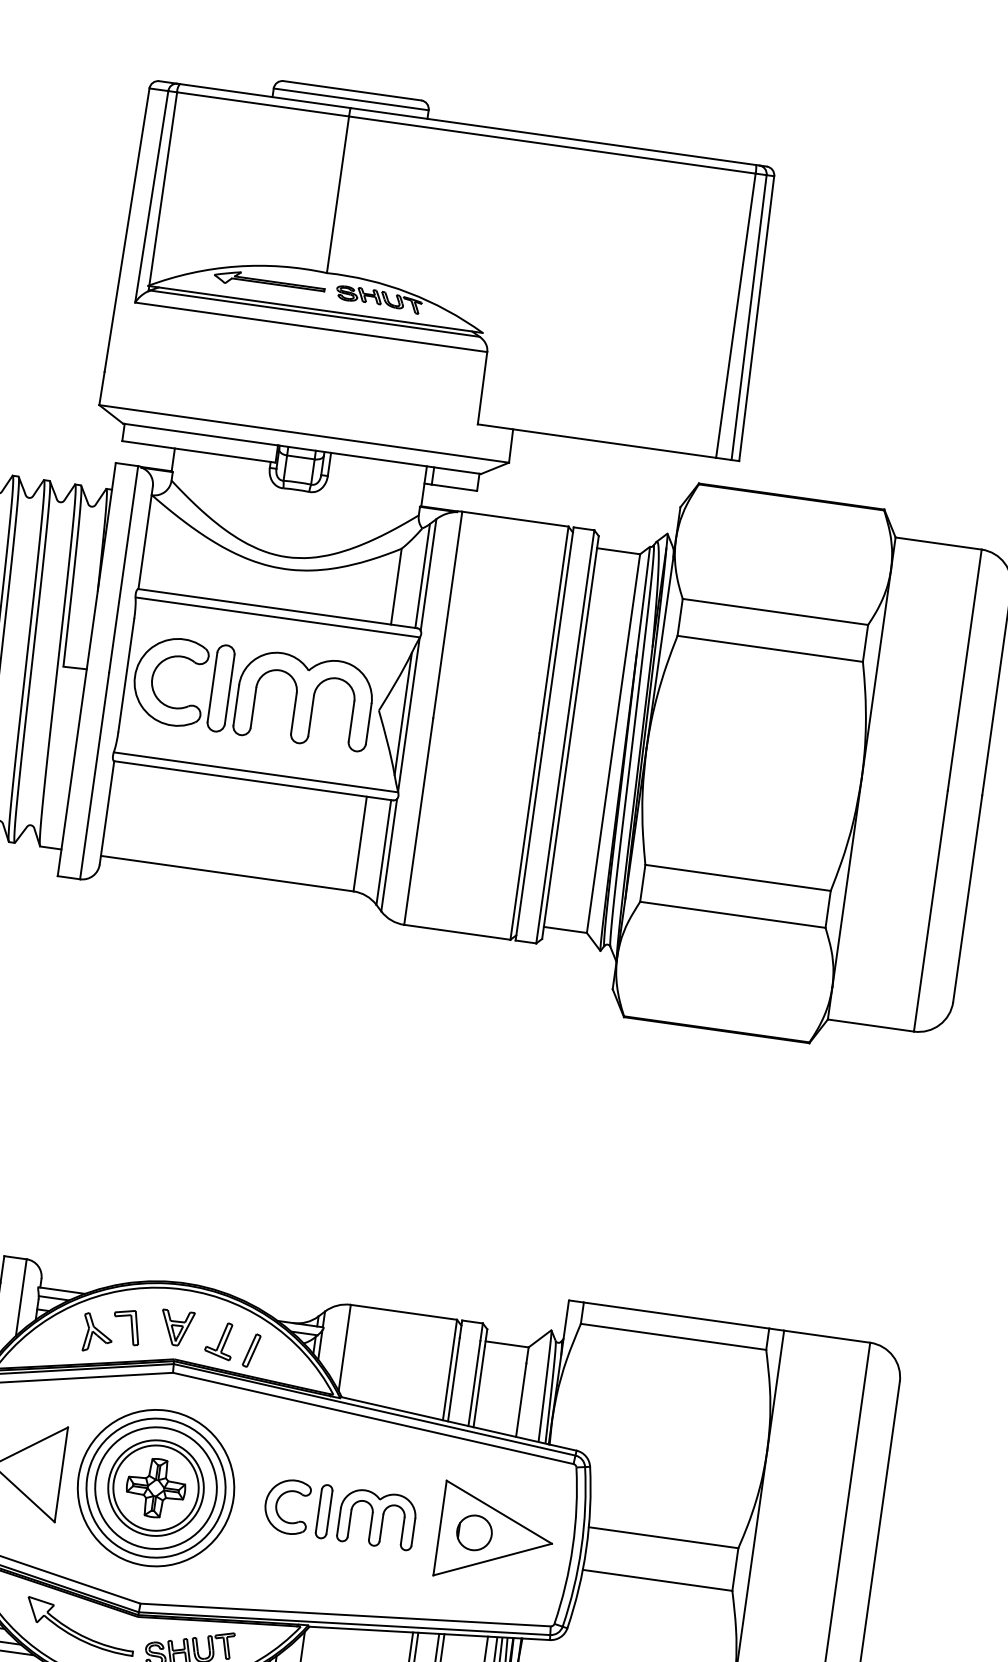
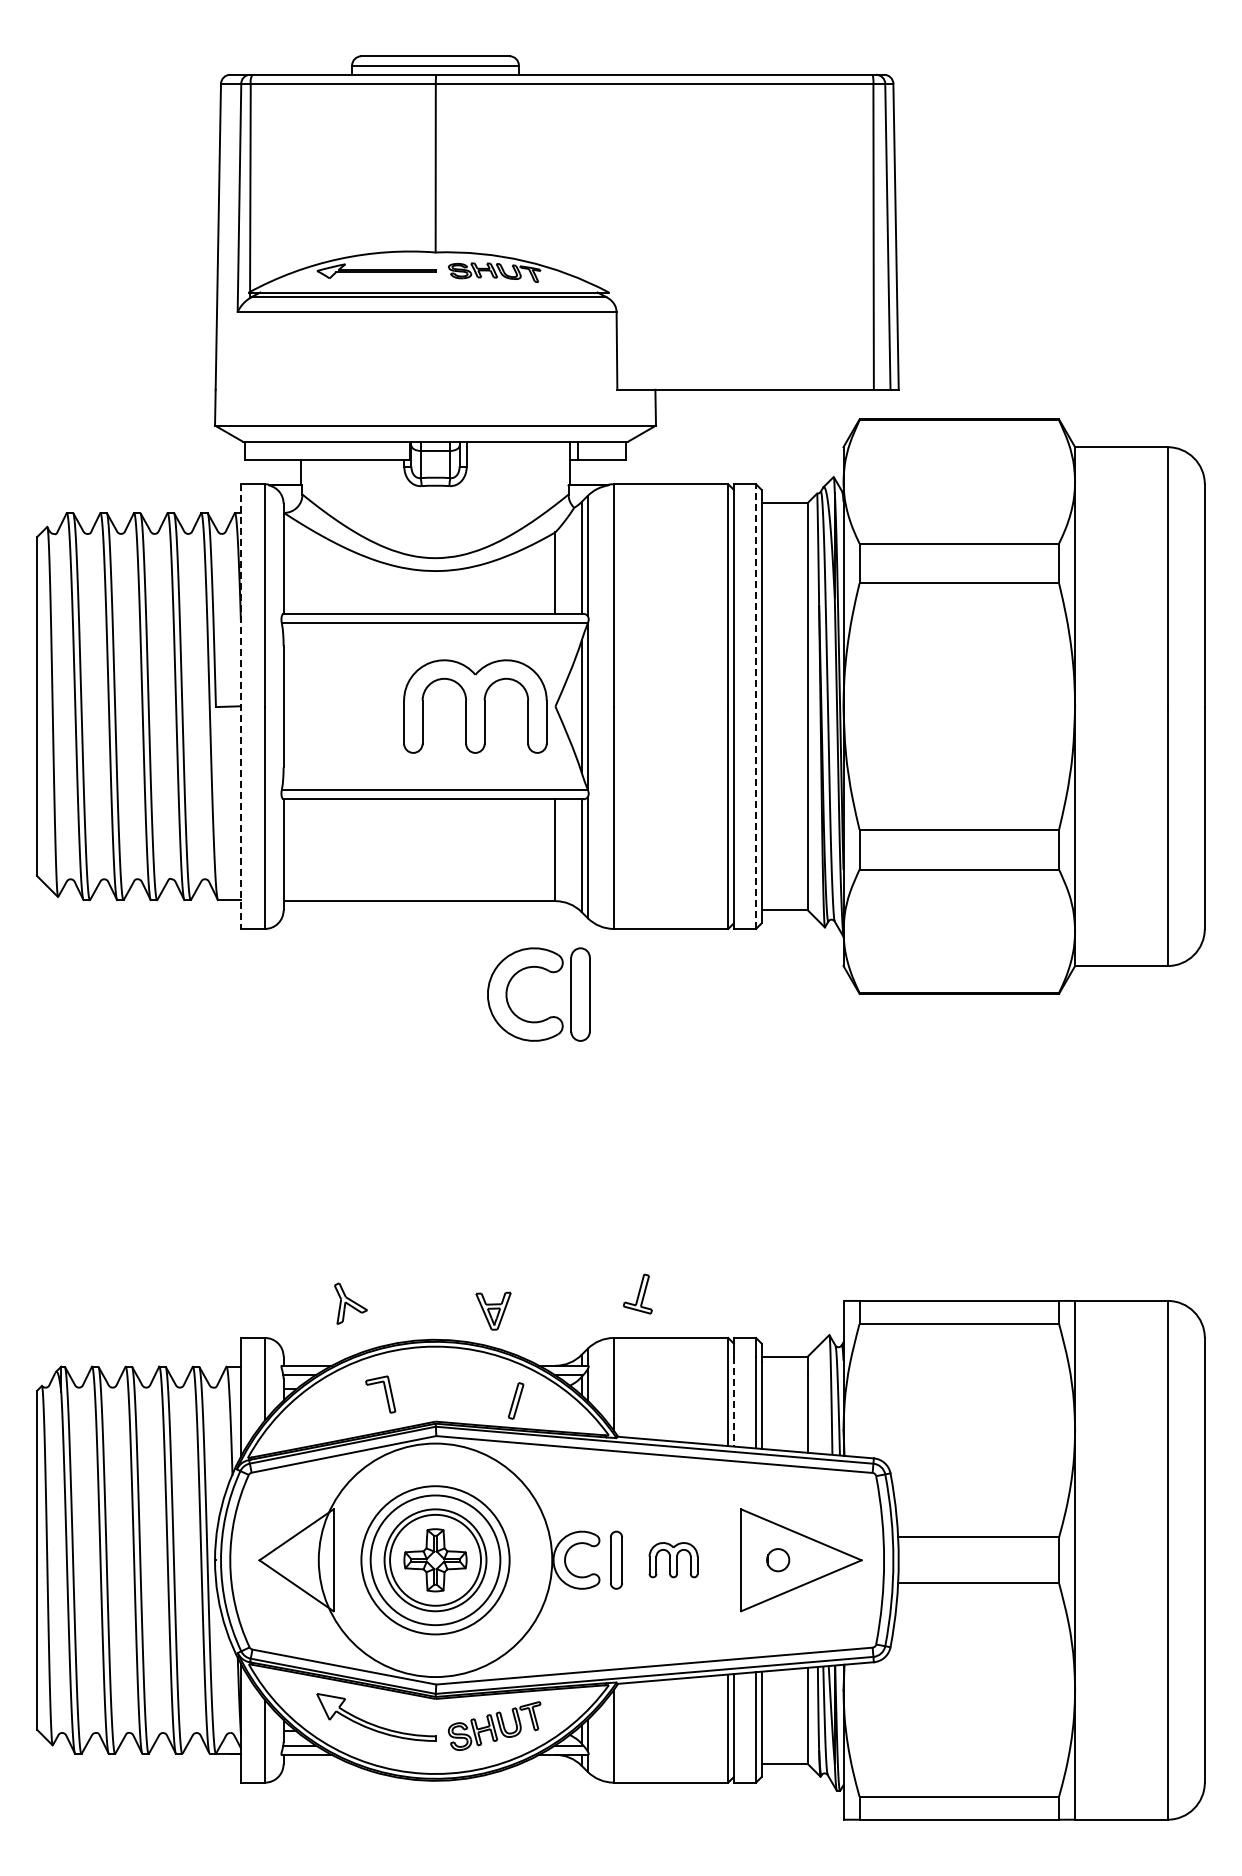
part: (195, 663) -> (549, 972), moved
line: (86, 670) -> (240, 707), solid -> dashed
line: (565, 736) -> (756, 706), solid -> dashed
part: (176, 1327) -> (493, 1310), moved
part: (97, 1333) -> (350, 1303), moved
part: (219, 1339) -> (637, 1293), moved
line: (453, 1379) -> (733, 1401), solid -> dashed
circle: (156, 1487) -> (435, 1559), size x1.4
part: (377, 1518) -> (673, 1559), size x0.6
part: (473, 1532) -> (777, 1559), size x0.6

